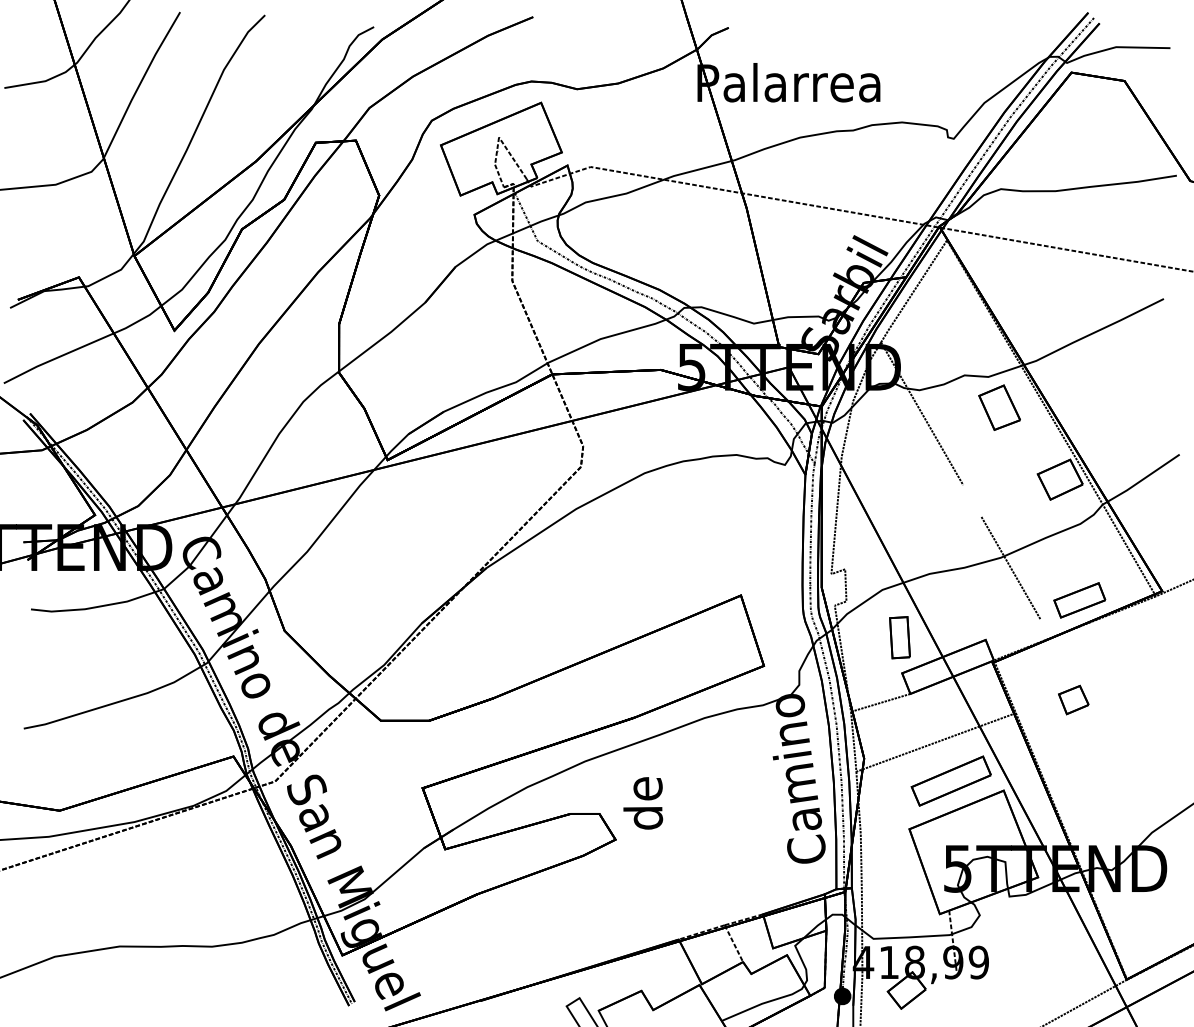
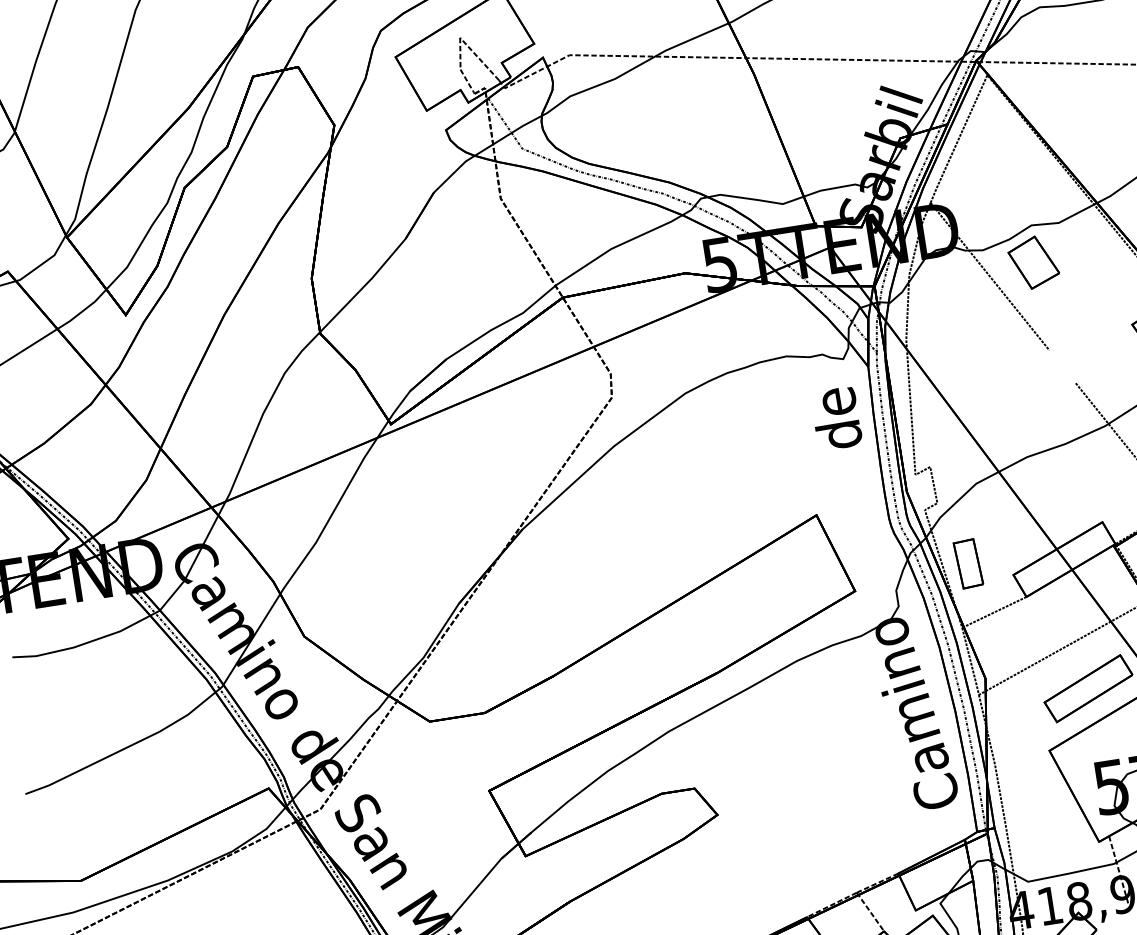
part: (999, 407) -> (1033, 262), moved
part: (899, 637) -> (967, 563), moved
text: (643, 803) -> (836, 418), moved

